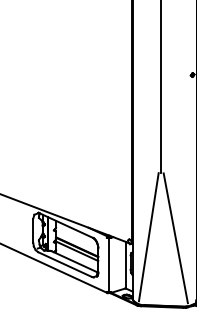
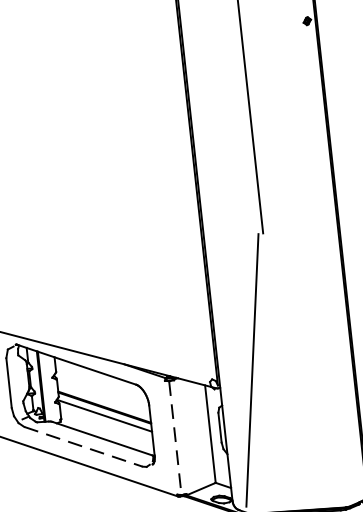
line: (175, 238) -> (308, 367), removed
line: (65, 264) -> (84, 446), solid -> dashed
line: (108, 265) -> (174, 438), solid -> dashed

